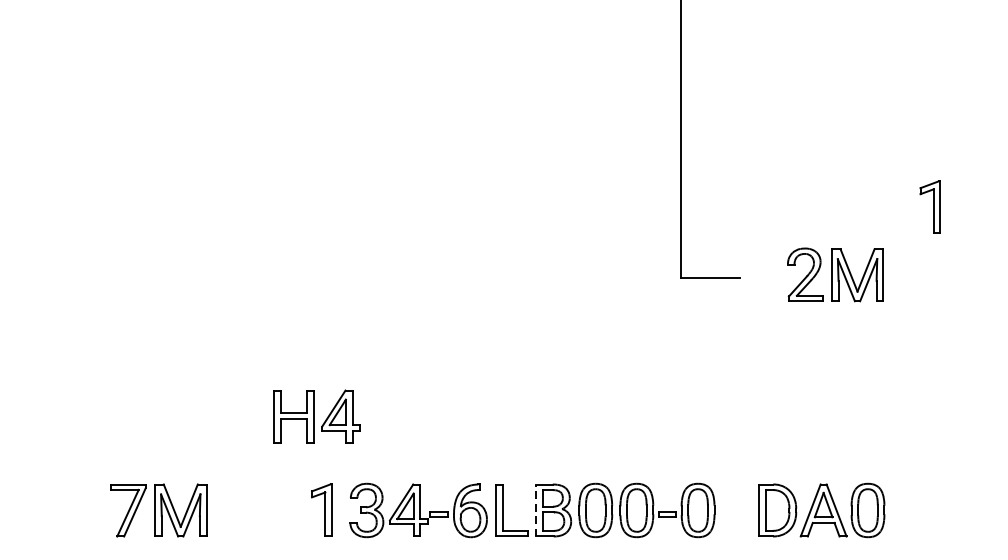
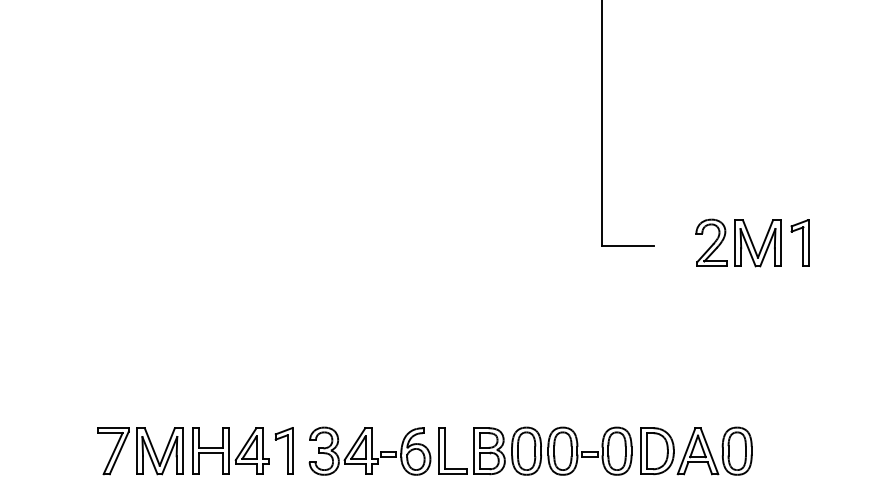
part: (929, 206) -> (799, 242), moved
part: (316, 415) -> (230, 450), moved
part: (821, 509) -> (696, 450), moved
line: (535, 510) -> (473, 451), dashed -> solid

